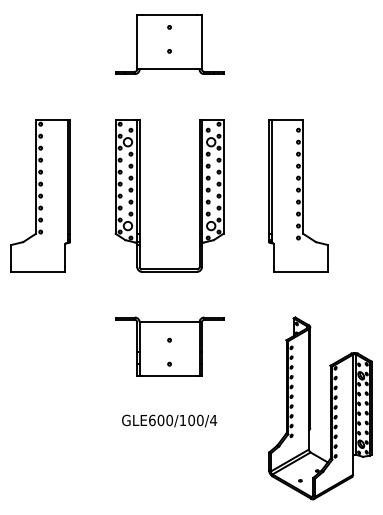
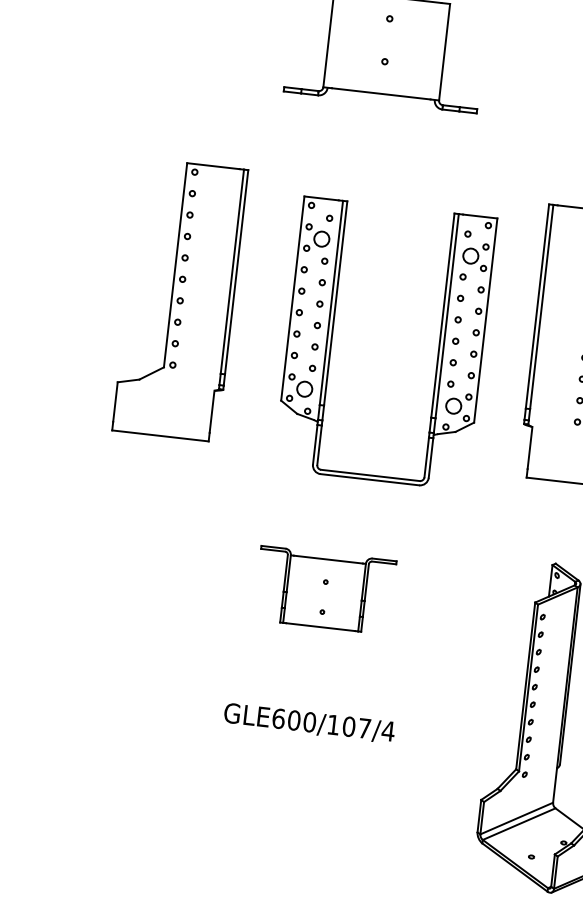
part: (40, 195) -> (179, 299), moved
part: (140, 195) -> (333, 337), moved
part: (169, 346) -> (324, 589), size x0.7
text: (200, 420) -> (364, 728), GLE600/100/4 -> GLE600/107/4

